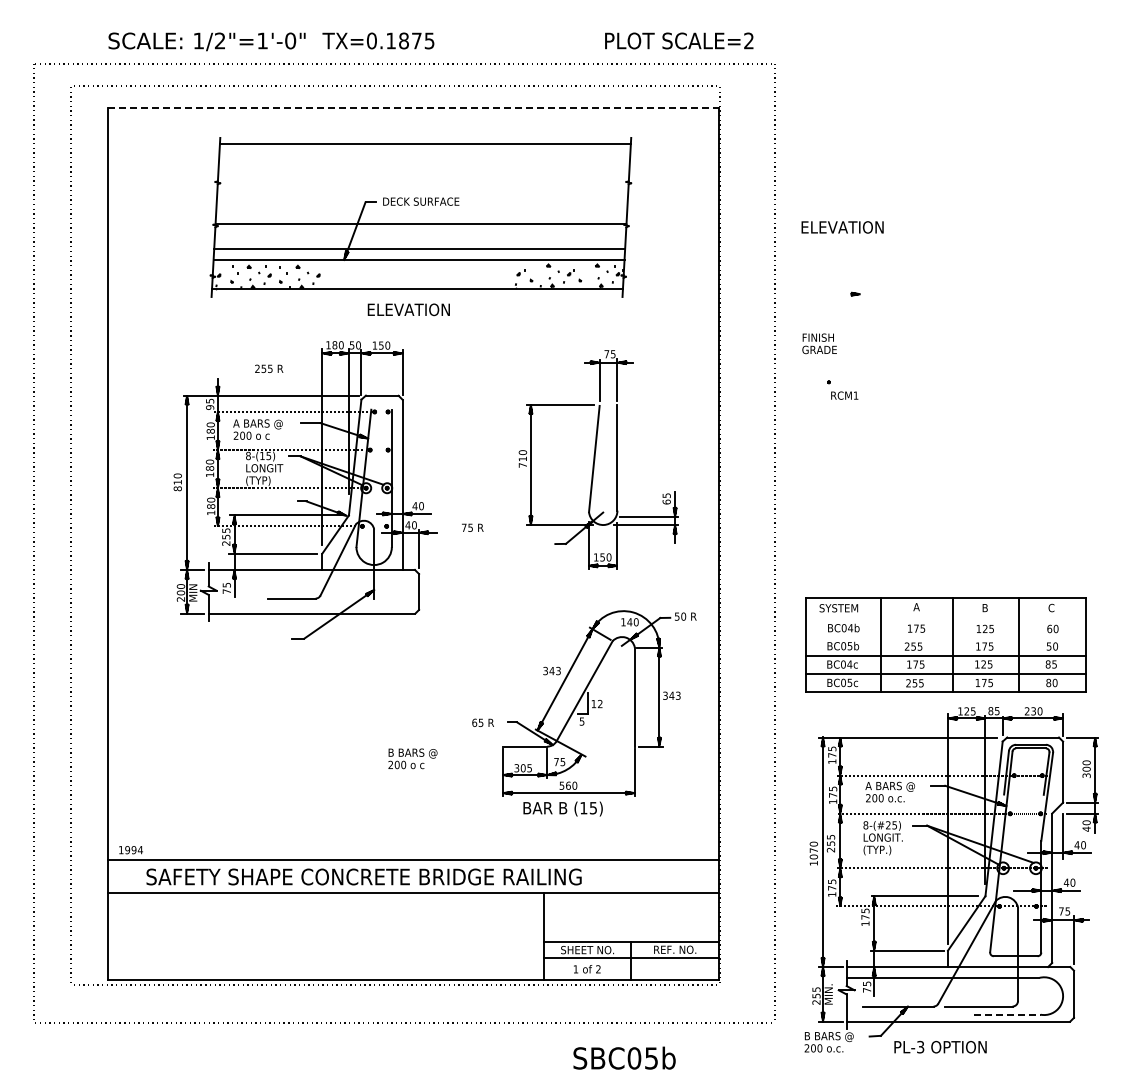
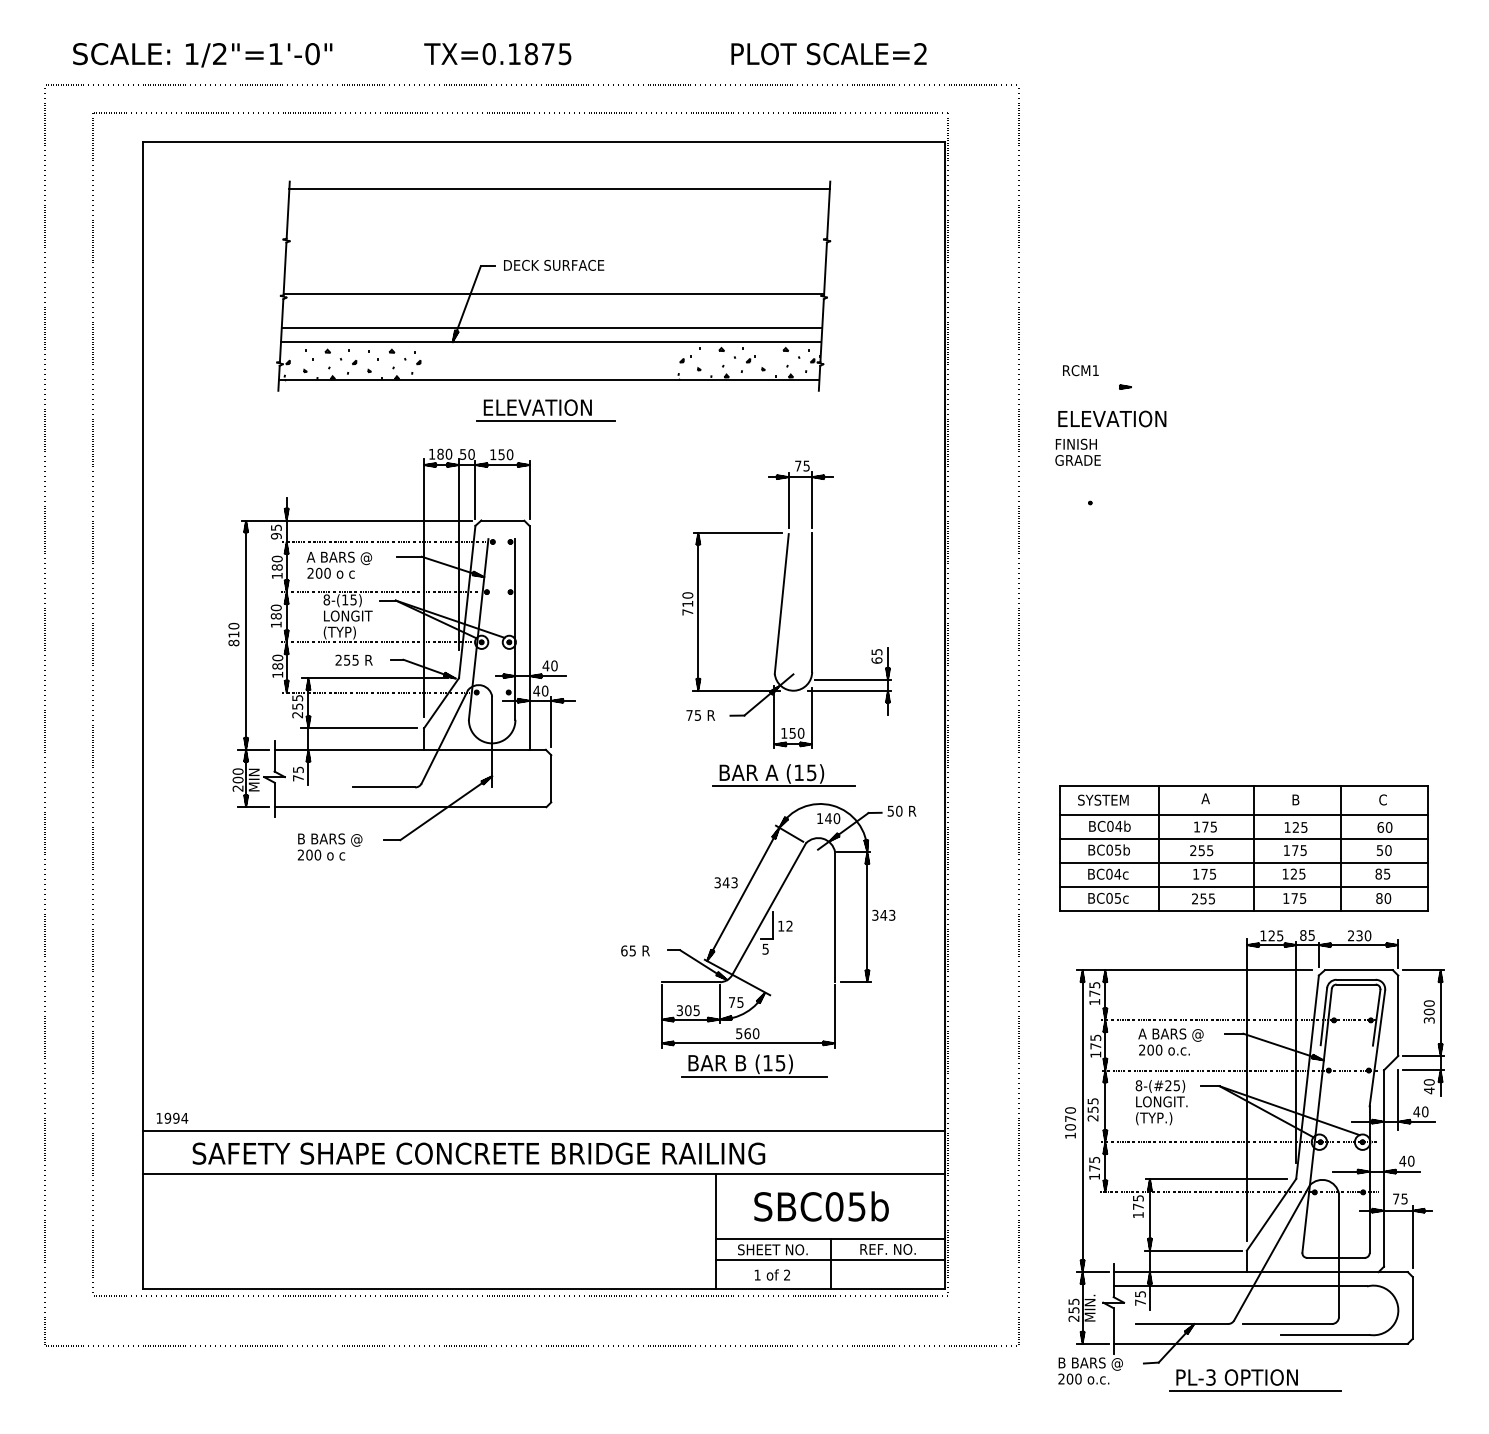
text: (679, 40) -> (829, 53), moved
text: (206, 41) -> (201, 54), moved
line: (414, 108) -> (545, 142), dashed -> solid
text: (842, 227) -> (1112, 419), moved
line: (414, 320) -> (545, 421), added
text: (269, 368) -> (354, 659), moved
text: (844, 395) -> (1080, 370), moved
text: (472, 527) -> (700, 715), moved
part: (595, 589) -> (783, 775), added
line: (945, 619) -> (1243, 814), added
line: (945, 637) -> (1243, 838), added
text: (412, 758) -> (329, 846), moved
line: (573, 818) -> (754, 1076), added
line: (1007, 1014) -> (1325, 1334), dashed -> solid
text: (624, 1057) -> (821, 1205), moved
line: (954, 1057) -> (1255, 1391), added

